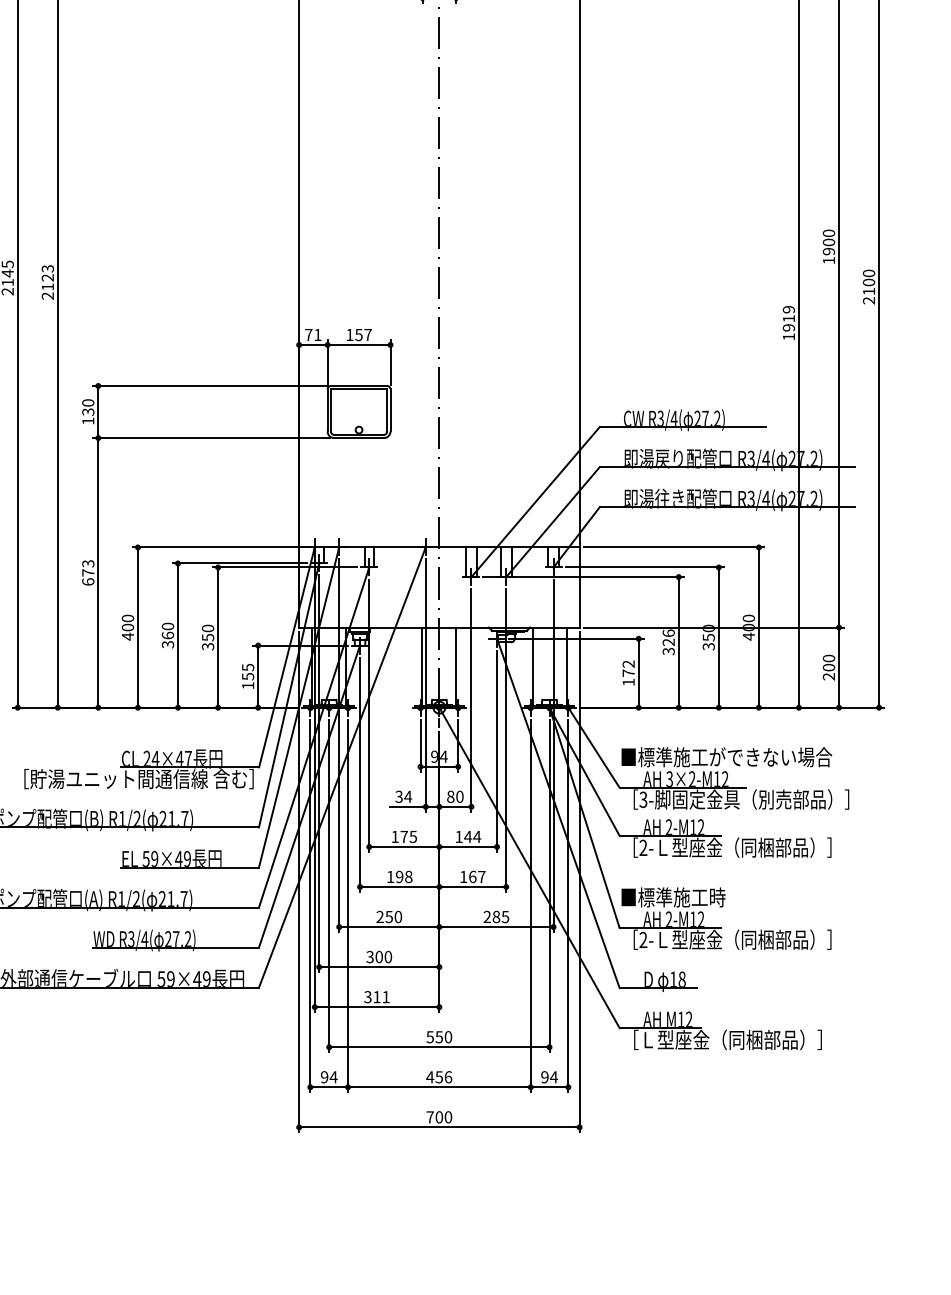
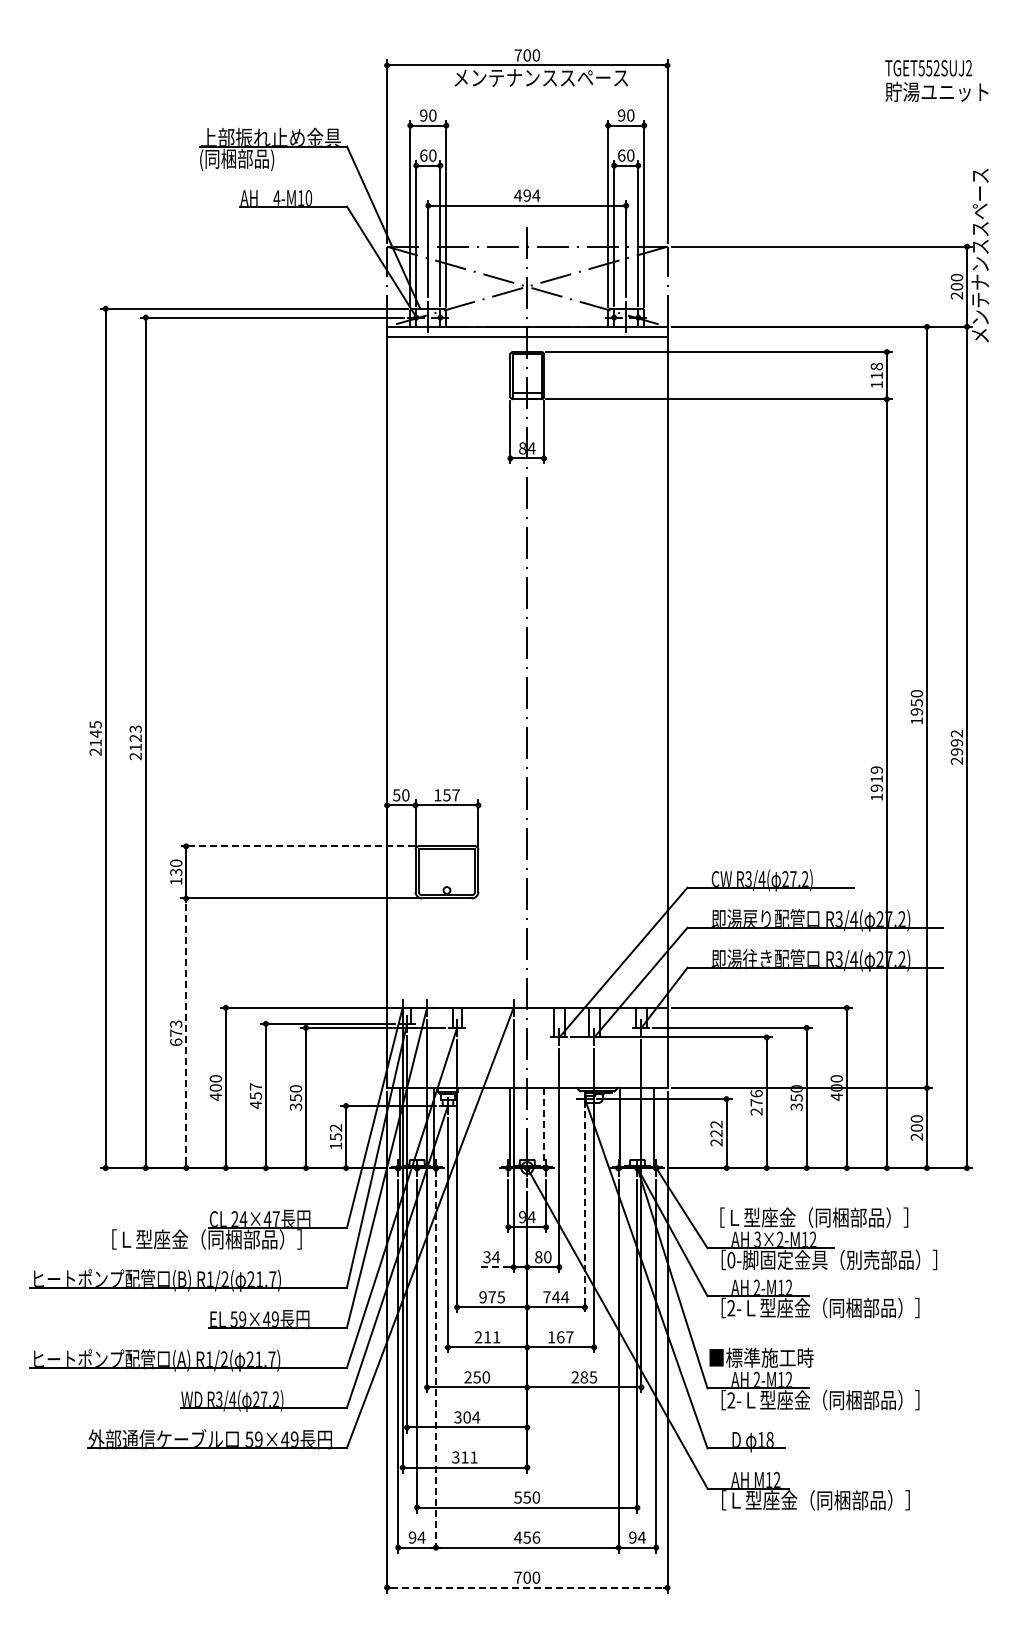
text: (828, 242) -> (916, 702), 1900 -> 1950
text: (868, 282) -> (956, 742), 2100 -> 2992
text: (313, 335) -> (401, 795), 71 -> 50
line: (209, 386) -> (297, 846), solid -> dashed
line: (98, 573) -> (186, 1033), solid -> dashed
text: (167, 636) -> (255, 1096), 360 -> 457
text: (668, 647) -> (756, 1107), 326 -> 276
text: (247, 667) -> (335, 1127), 155 -> 152
line: (456, 668) -> (544, 1128), solid -> dashed
text: (628, 678) -> (716, 1138), 172 -> 222
line: (496, 751) -> (584, 1211), solid -> dashed
text: (726, 757) -> (814, 1217), ■標準施工ができない場合 -> ［Ｌ型座金（同梱部品）］
text: (141, 779) -> (229, 1239), ［貯湯ユニット間通信線 含む］ -> ［Ｌ型座金（同梱部品）］
text: (643, 800) -> (731, 1260), 3- -> 0-
line: (405, 807) -> (493, 1267), solid -> dashed
text: (394, 837) -> (482, 1297), 175 -> 975
text: (458, 837) -> (546, 1297), 144 -> 744
text: (399, 877) -> (487, 1337), 198 -> 211
line: (347, 906) -> (435, 1366), solid -> dashed
text: (388, 957) -> (476, 1417), 300 -> 304
line: (439, 1127) -> (527, 1587), solid -> dashed

